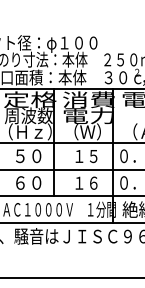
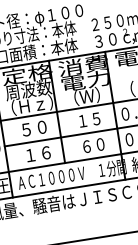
text: (28, 182) -> (38, 153), ６０ -> １６
text: (86, 182) -> (93, 144), １６ -> ６０

